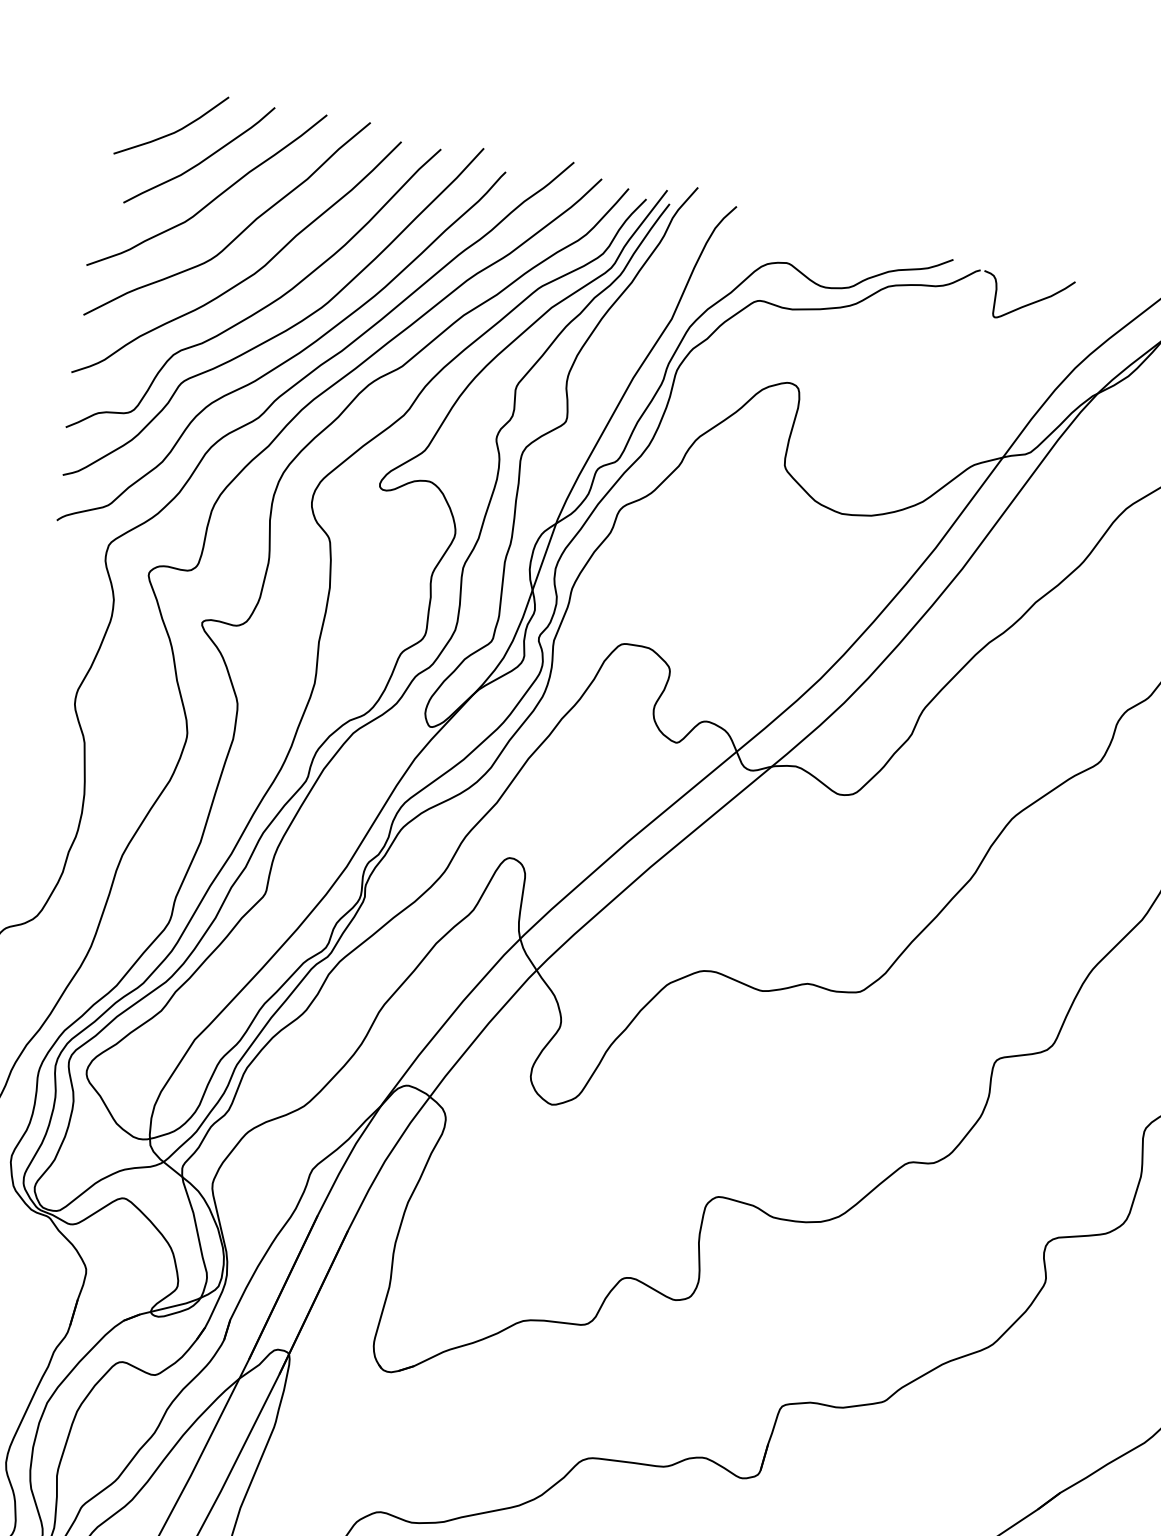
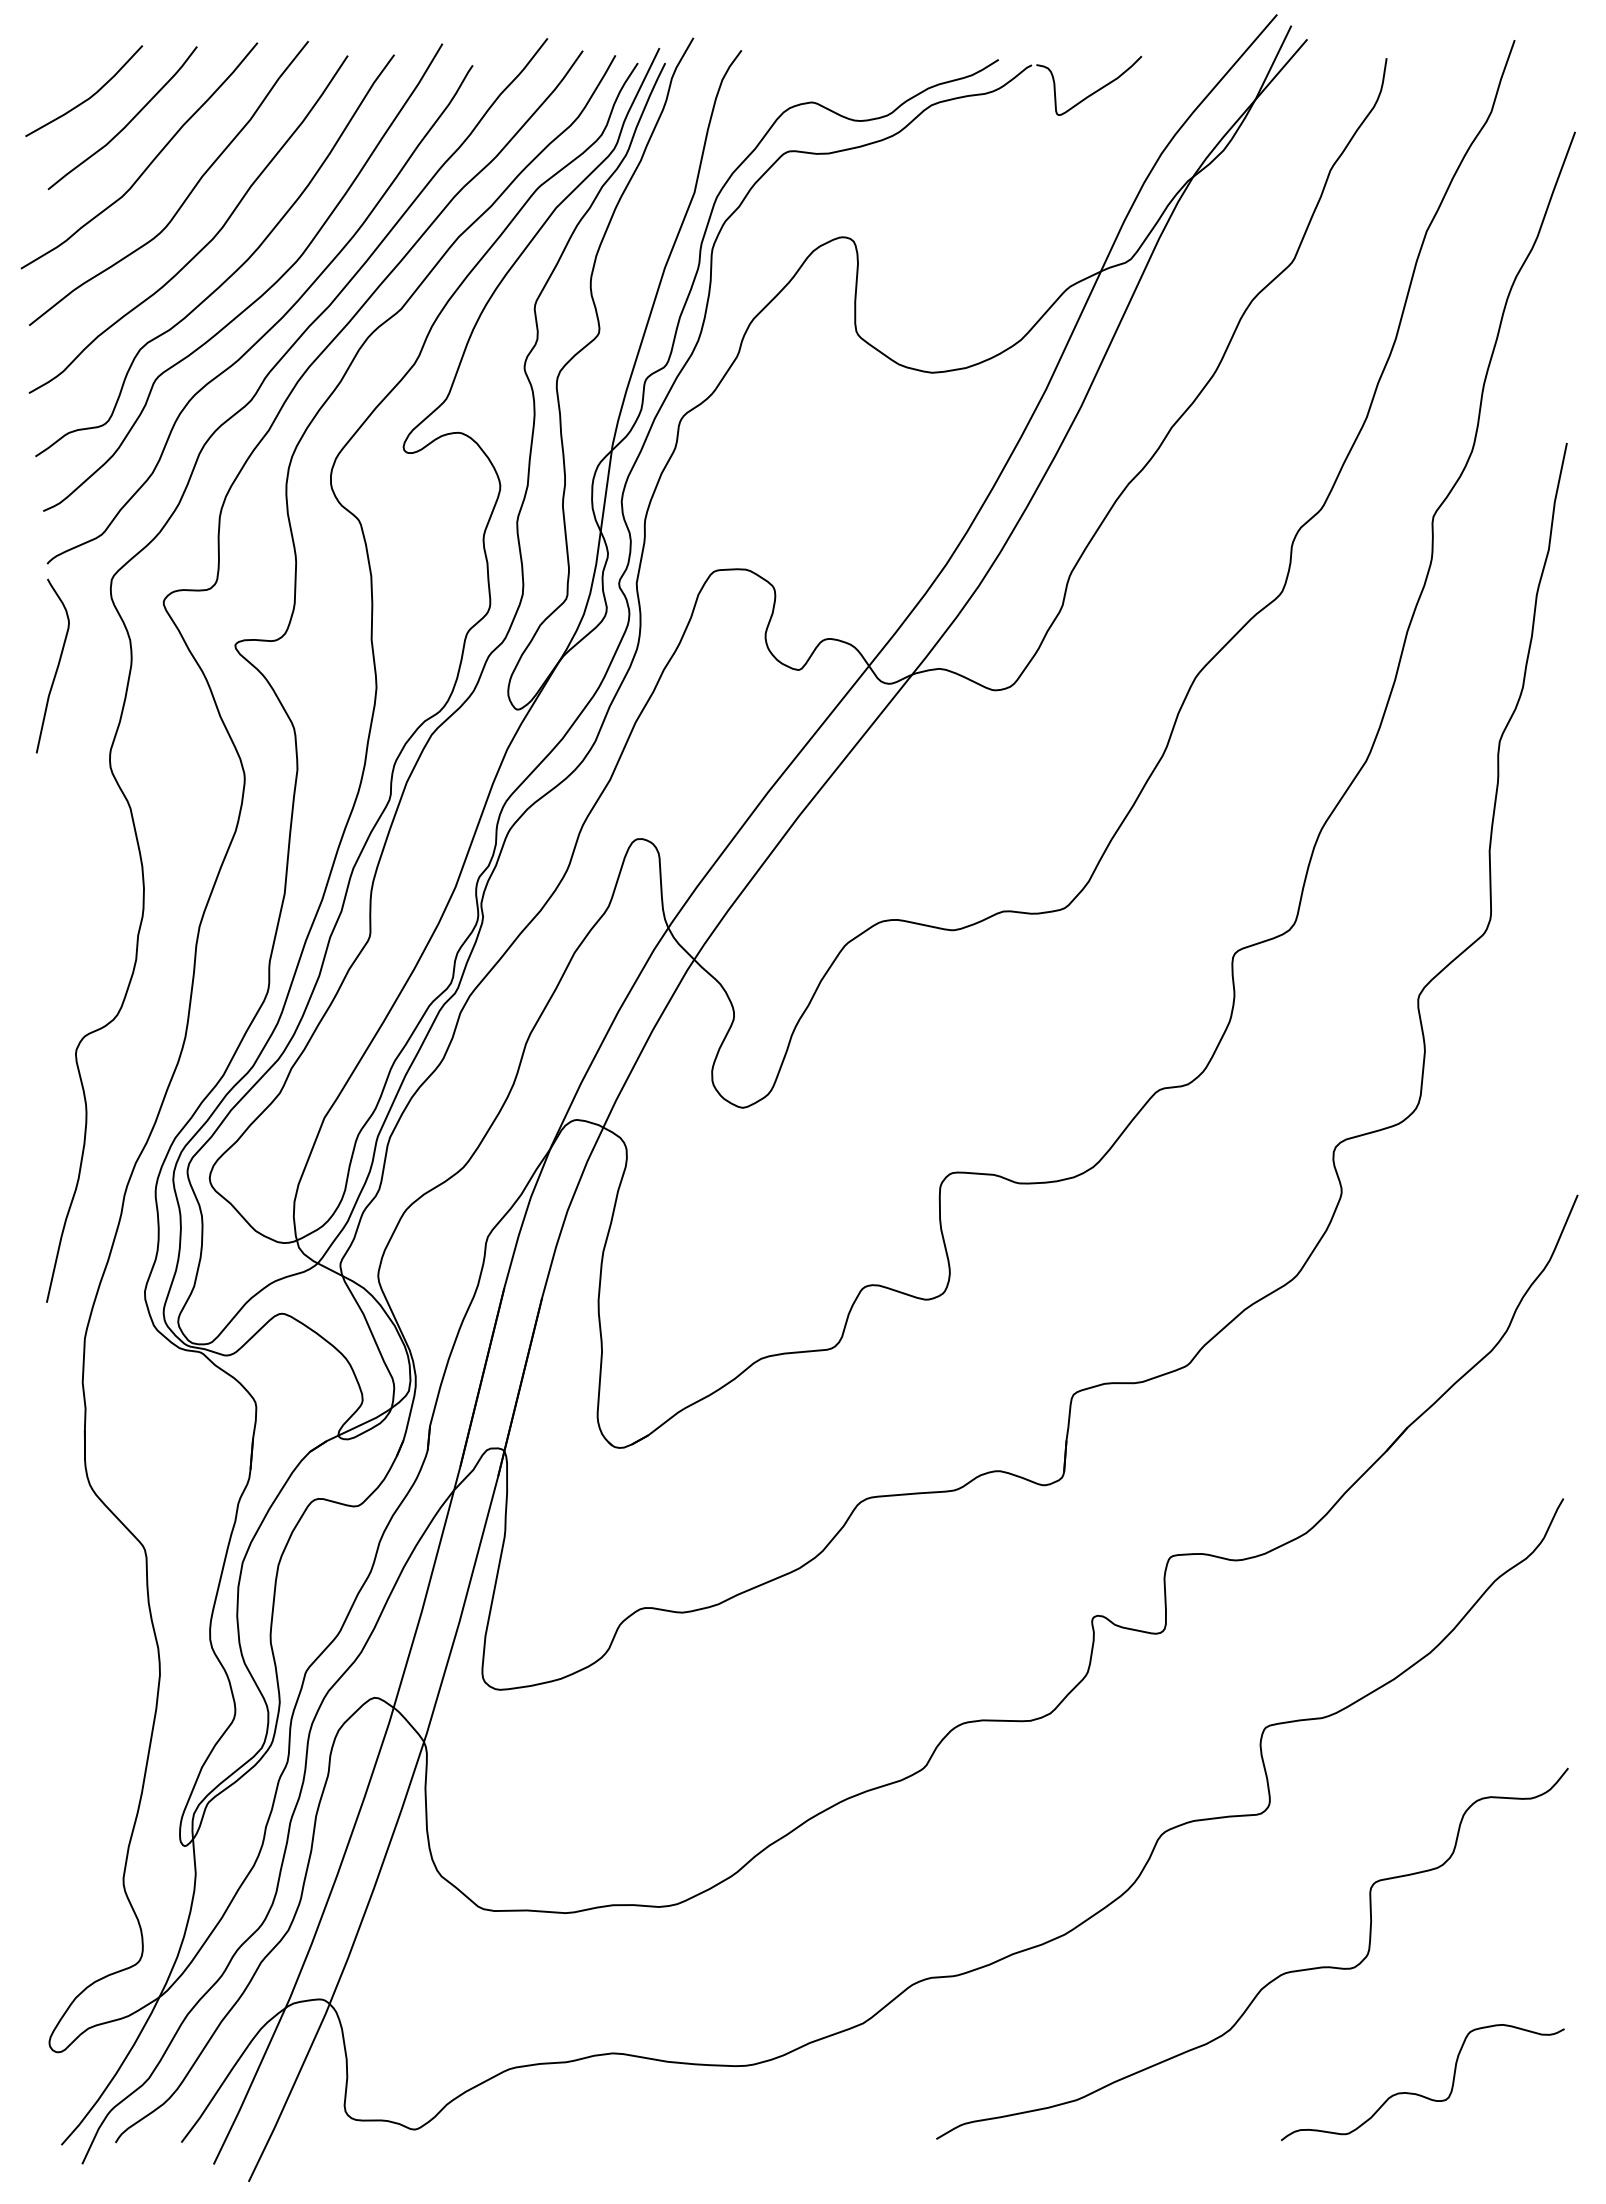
curve: (46, 610) -> (56, 667), added

